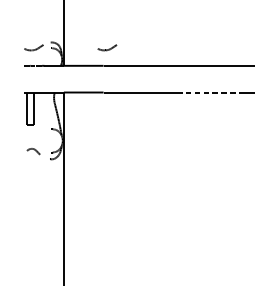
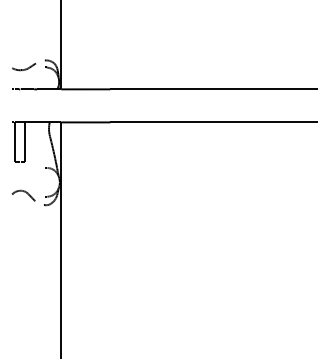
part: (107, 47) -> (115, 66), removed
line: (209, 92) -> (241, 122), dashed -> solid
part: (33, 151) -> (23, 195), size x1.43

